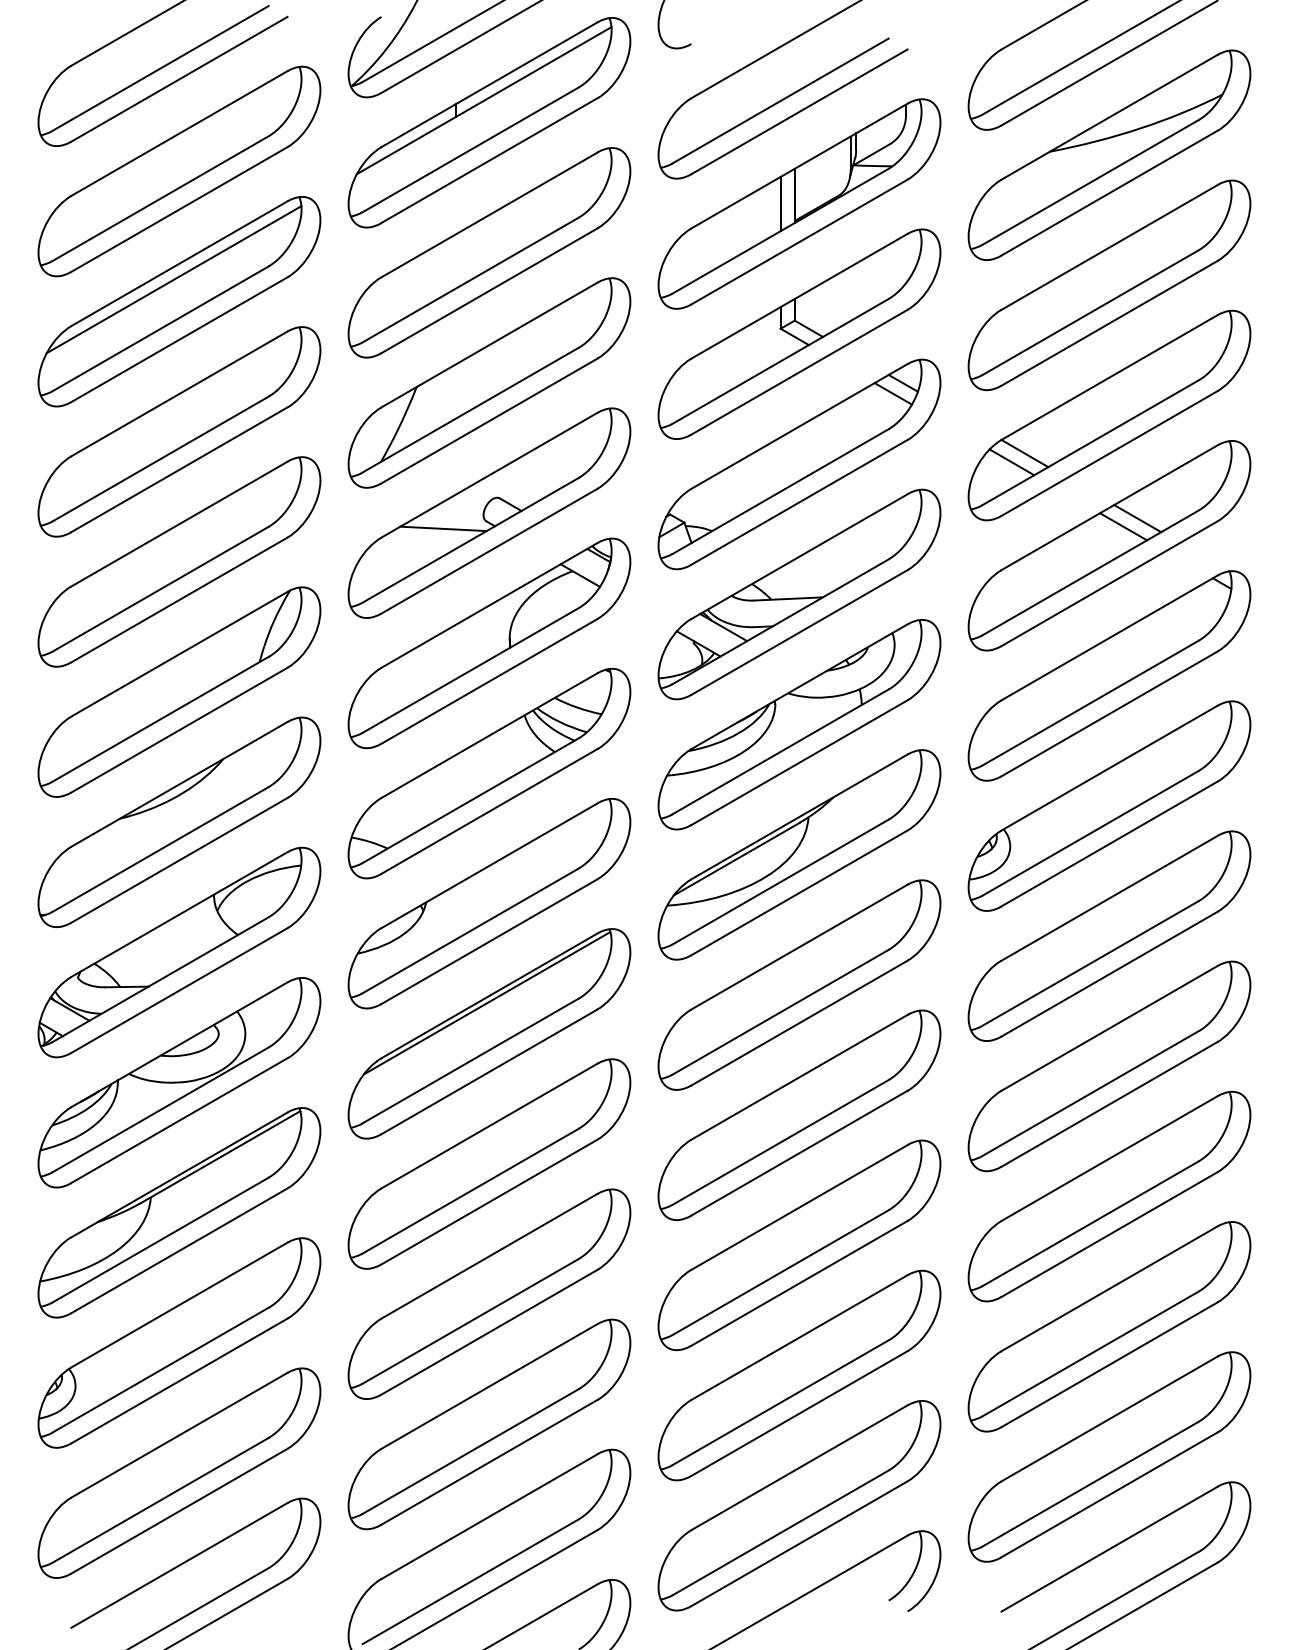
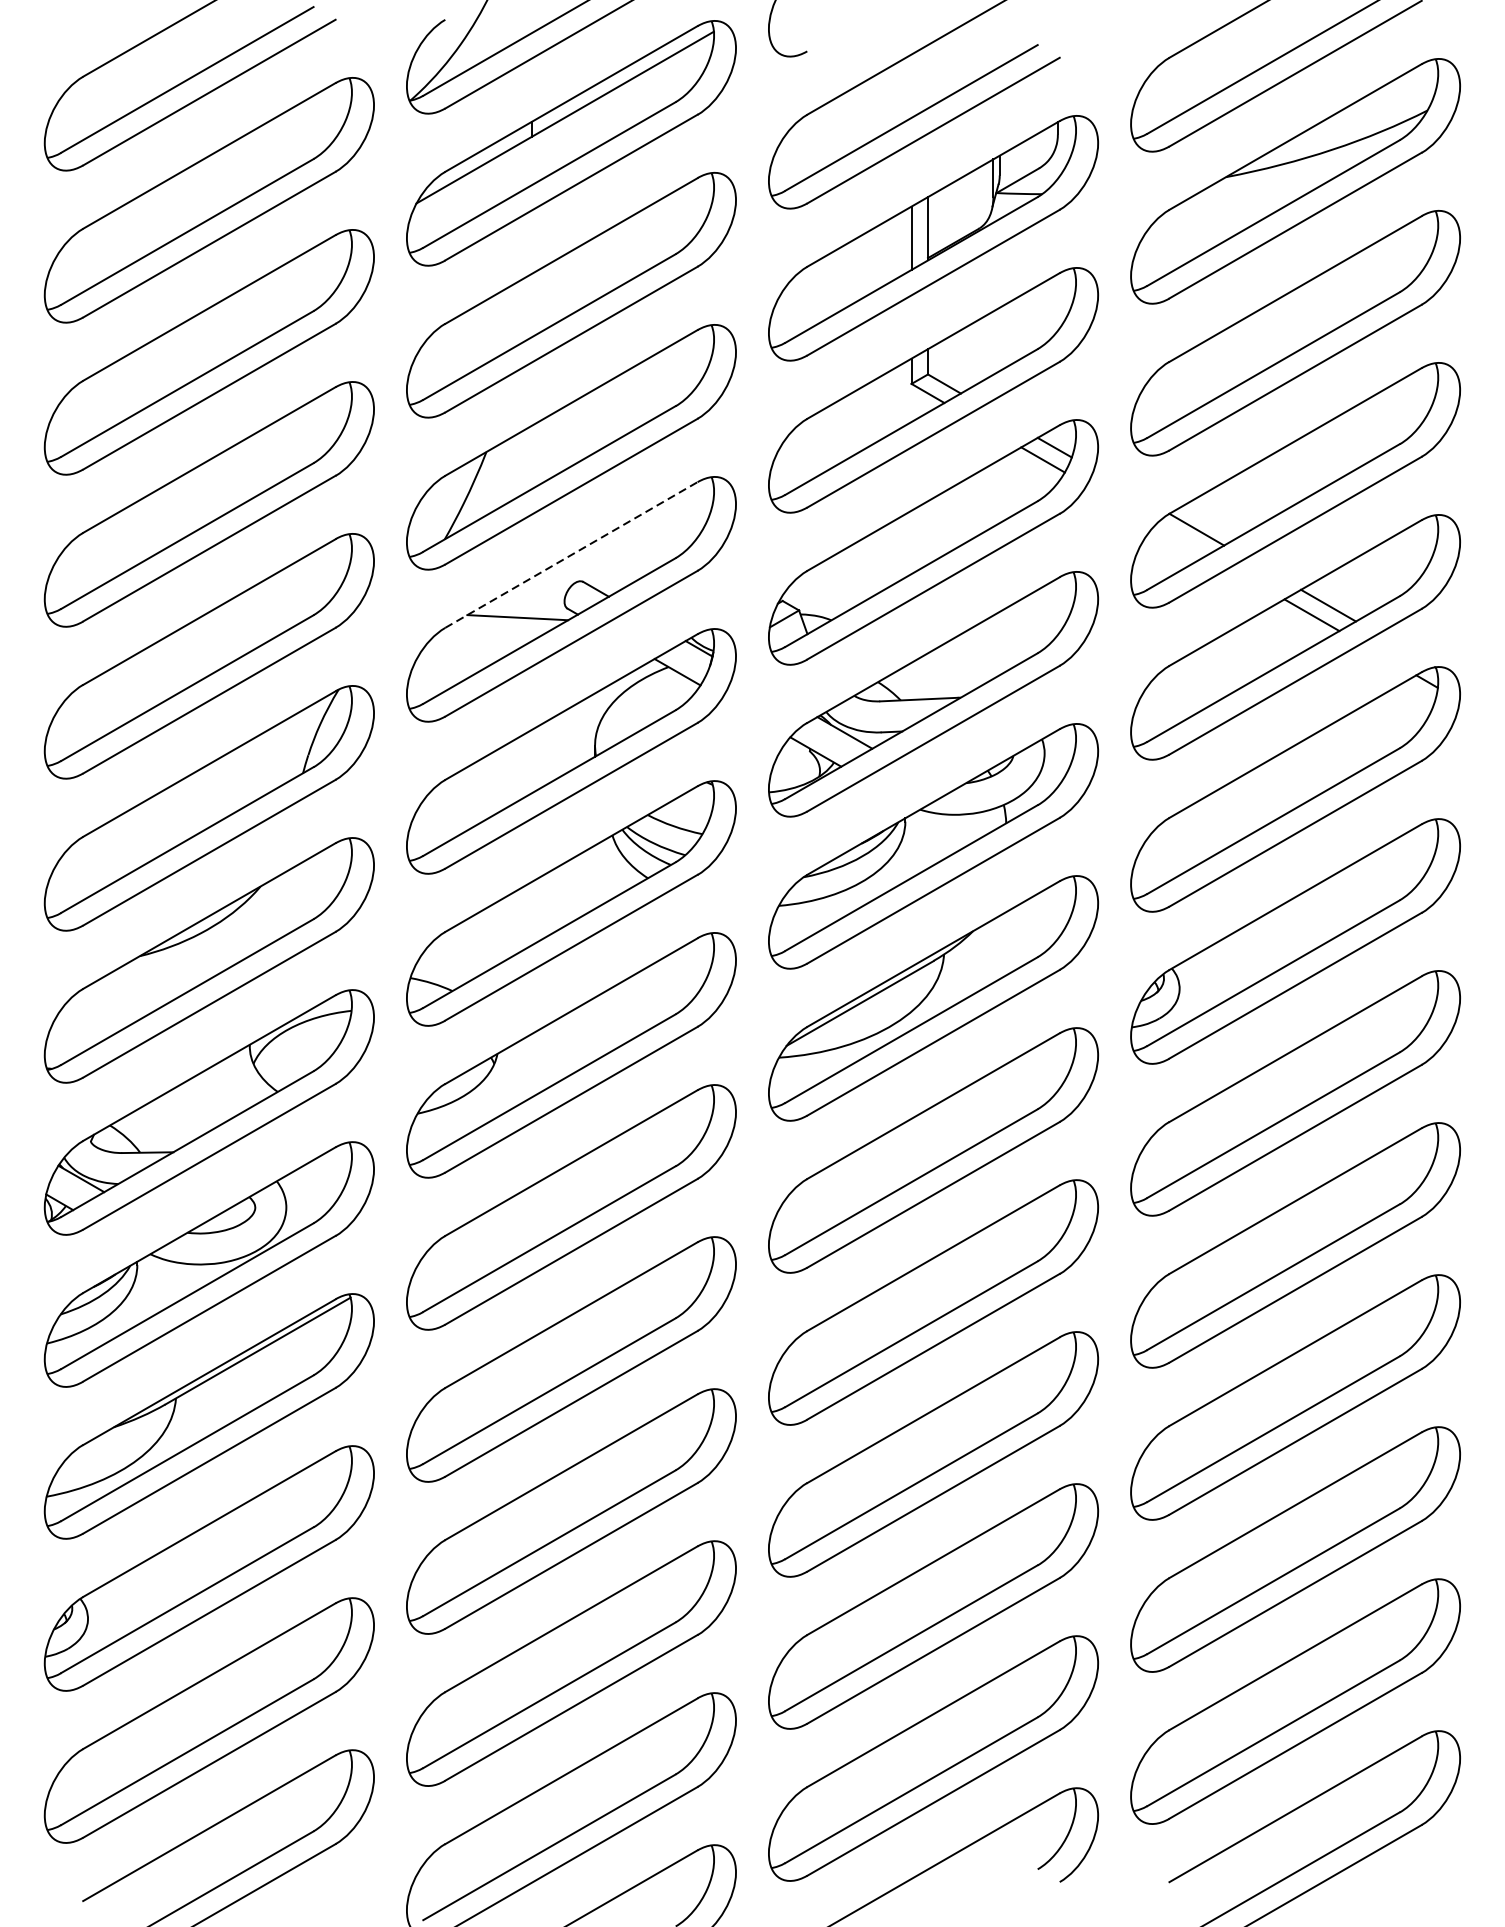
line: (173, 279) -> (202, 326), removed
line: (1011, 462) -> (1181, 540), removed
line: (489, 475) -> (571, 555), solid -> dashed
line: (486, 1003) -> (567, 1171), removed

